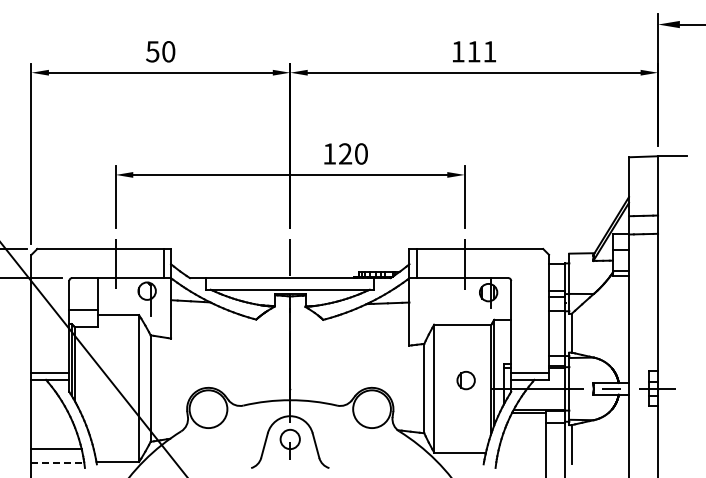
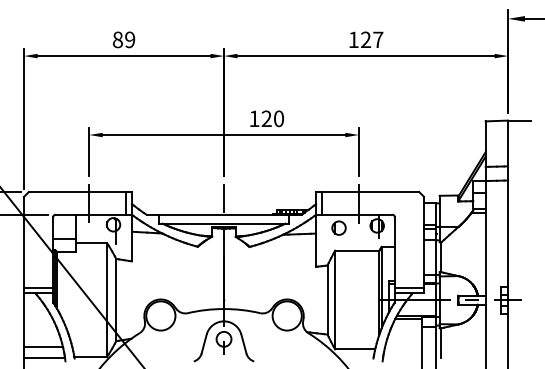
text: (160, 51) -> (123, 39), 50 -> 89
text: (481, 51) -> (371, 39), 111 -> 127
part: (465, 380) -> (338, 228), moved
line: (58, 463) -> (45, 357), dashed -> solid

